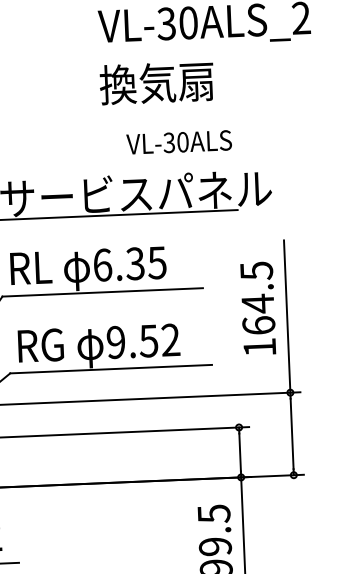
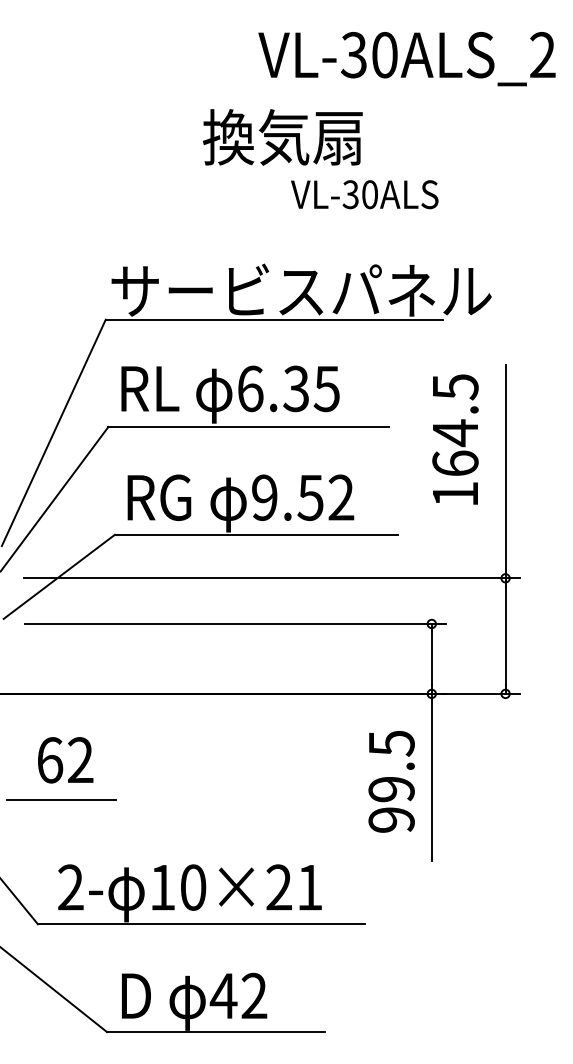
text: (156, 83) -> (282, 137), moved
text: (179, 142) -> (364, 194), moved
text: (258, 308) -> (455, 439), moved

